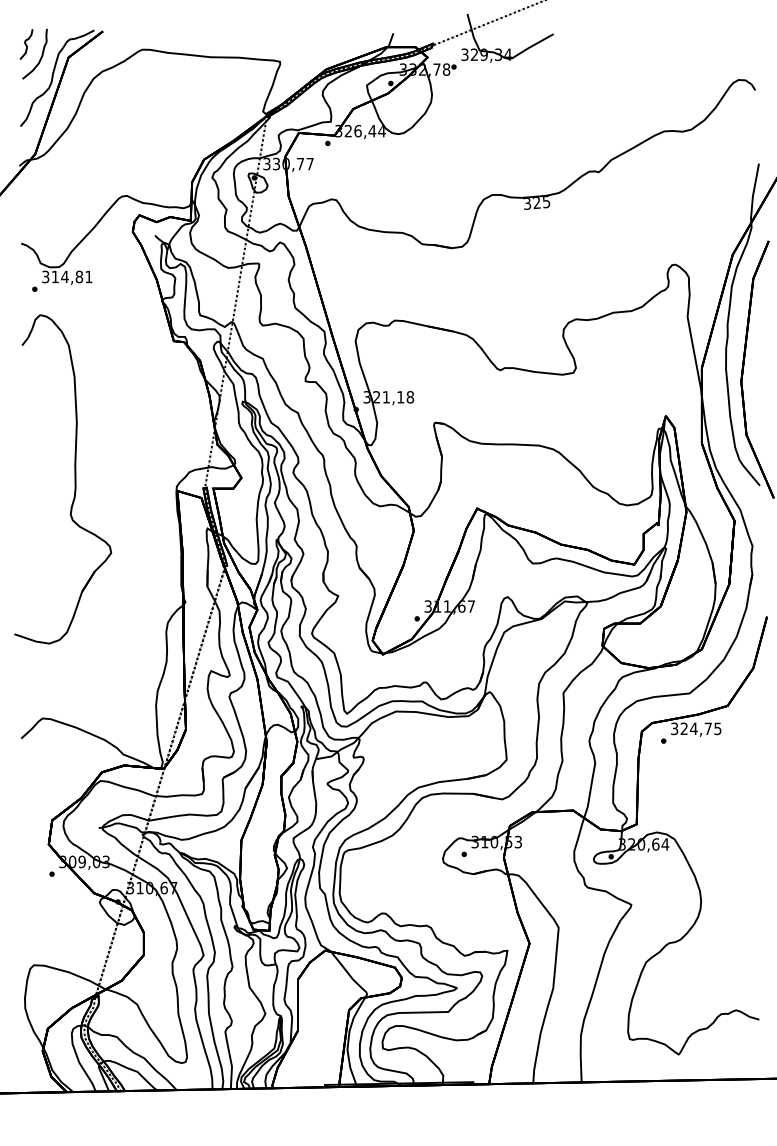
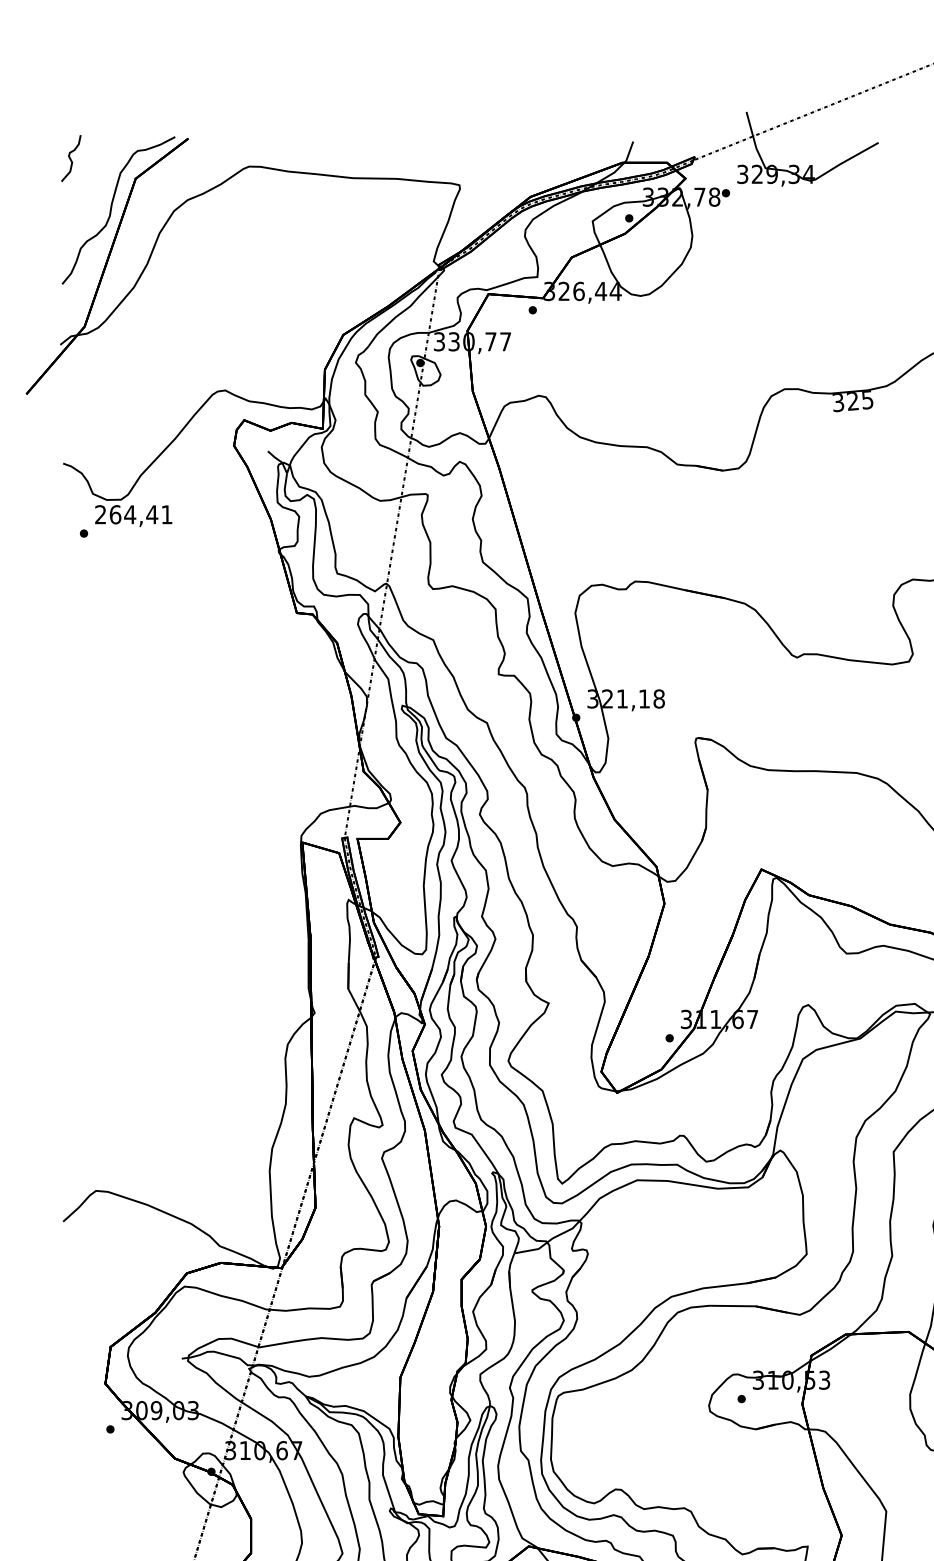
curve: (41, 54) -> (94, 173), removed
text: (62, 276) -> (126, 513), 314,81 -> 264,41
part: (74, 479) -> (144, 824), removed

